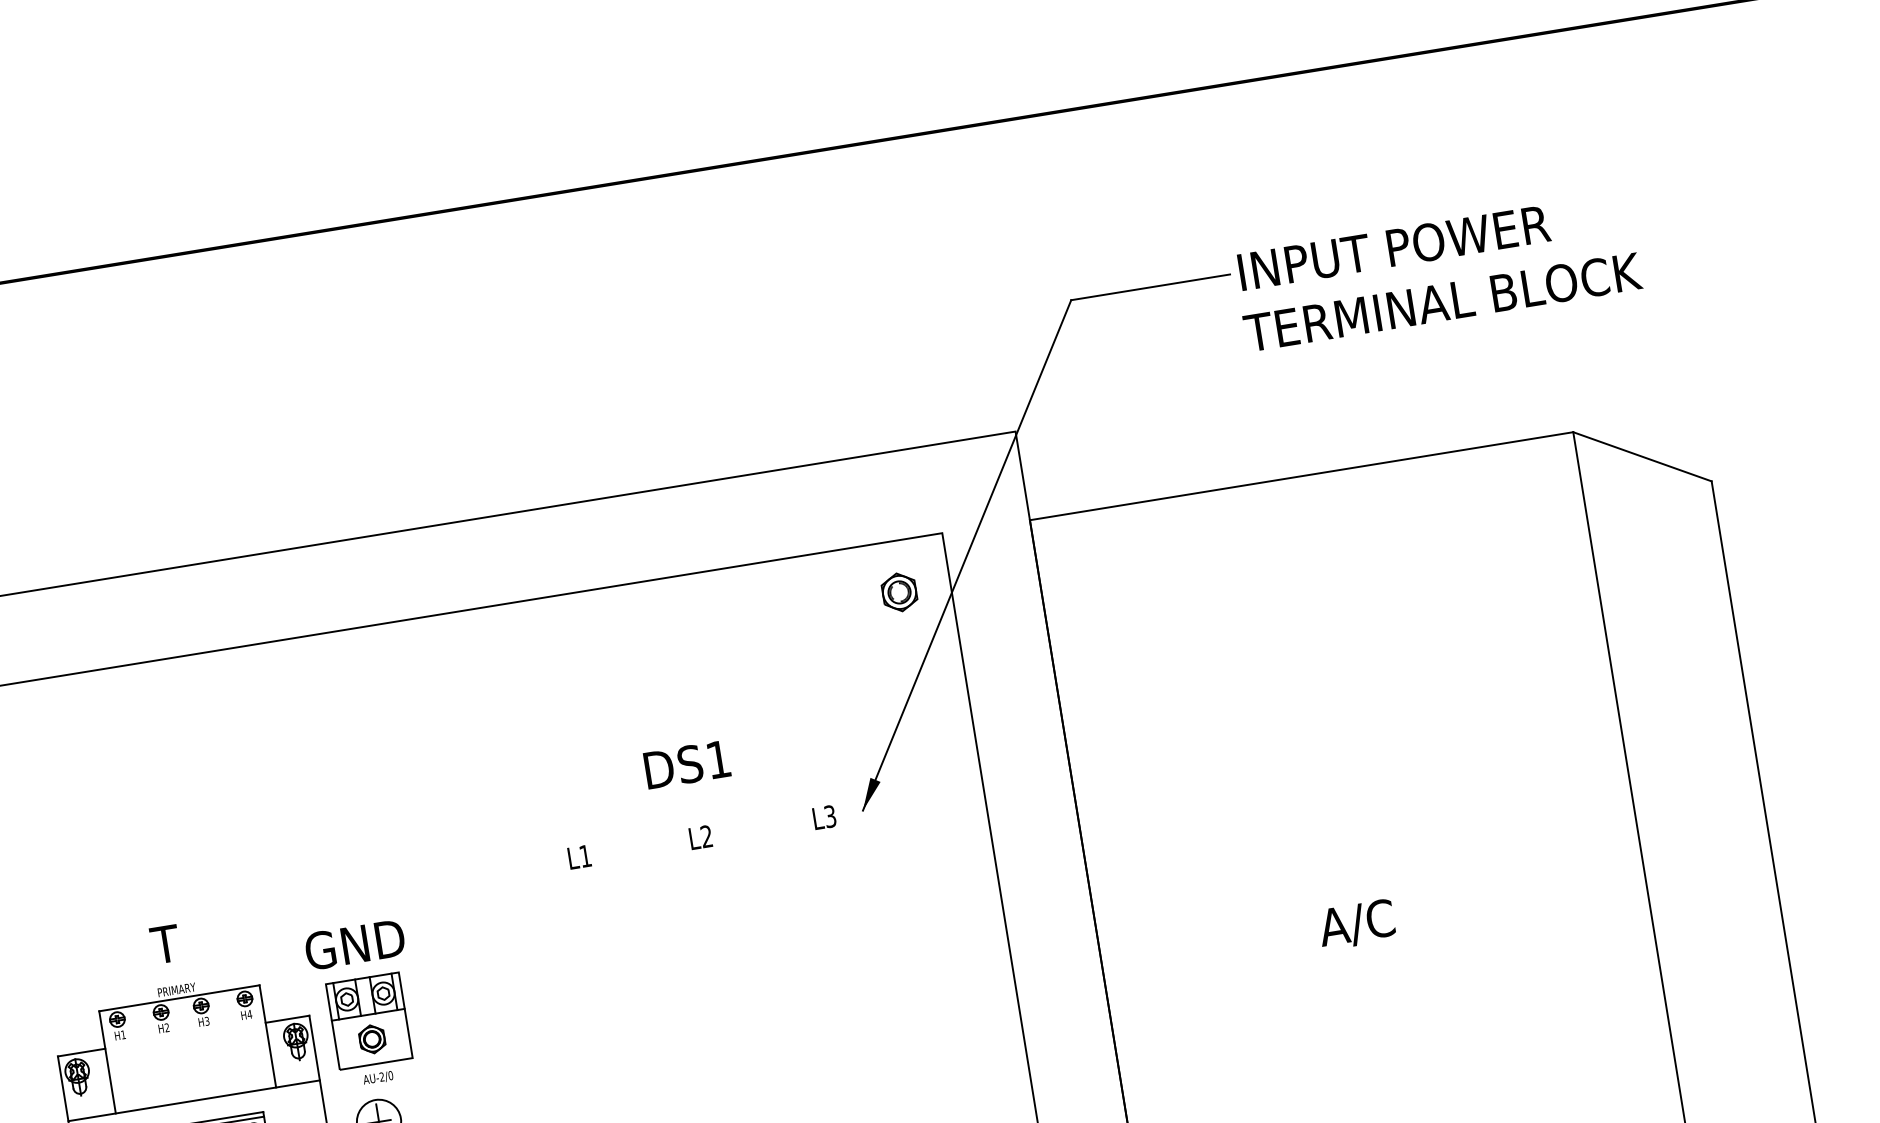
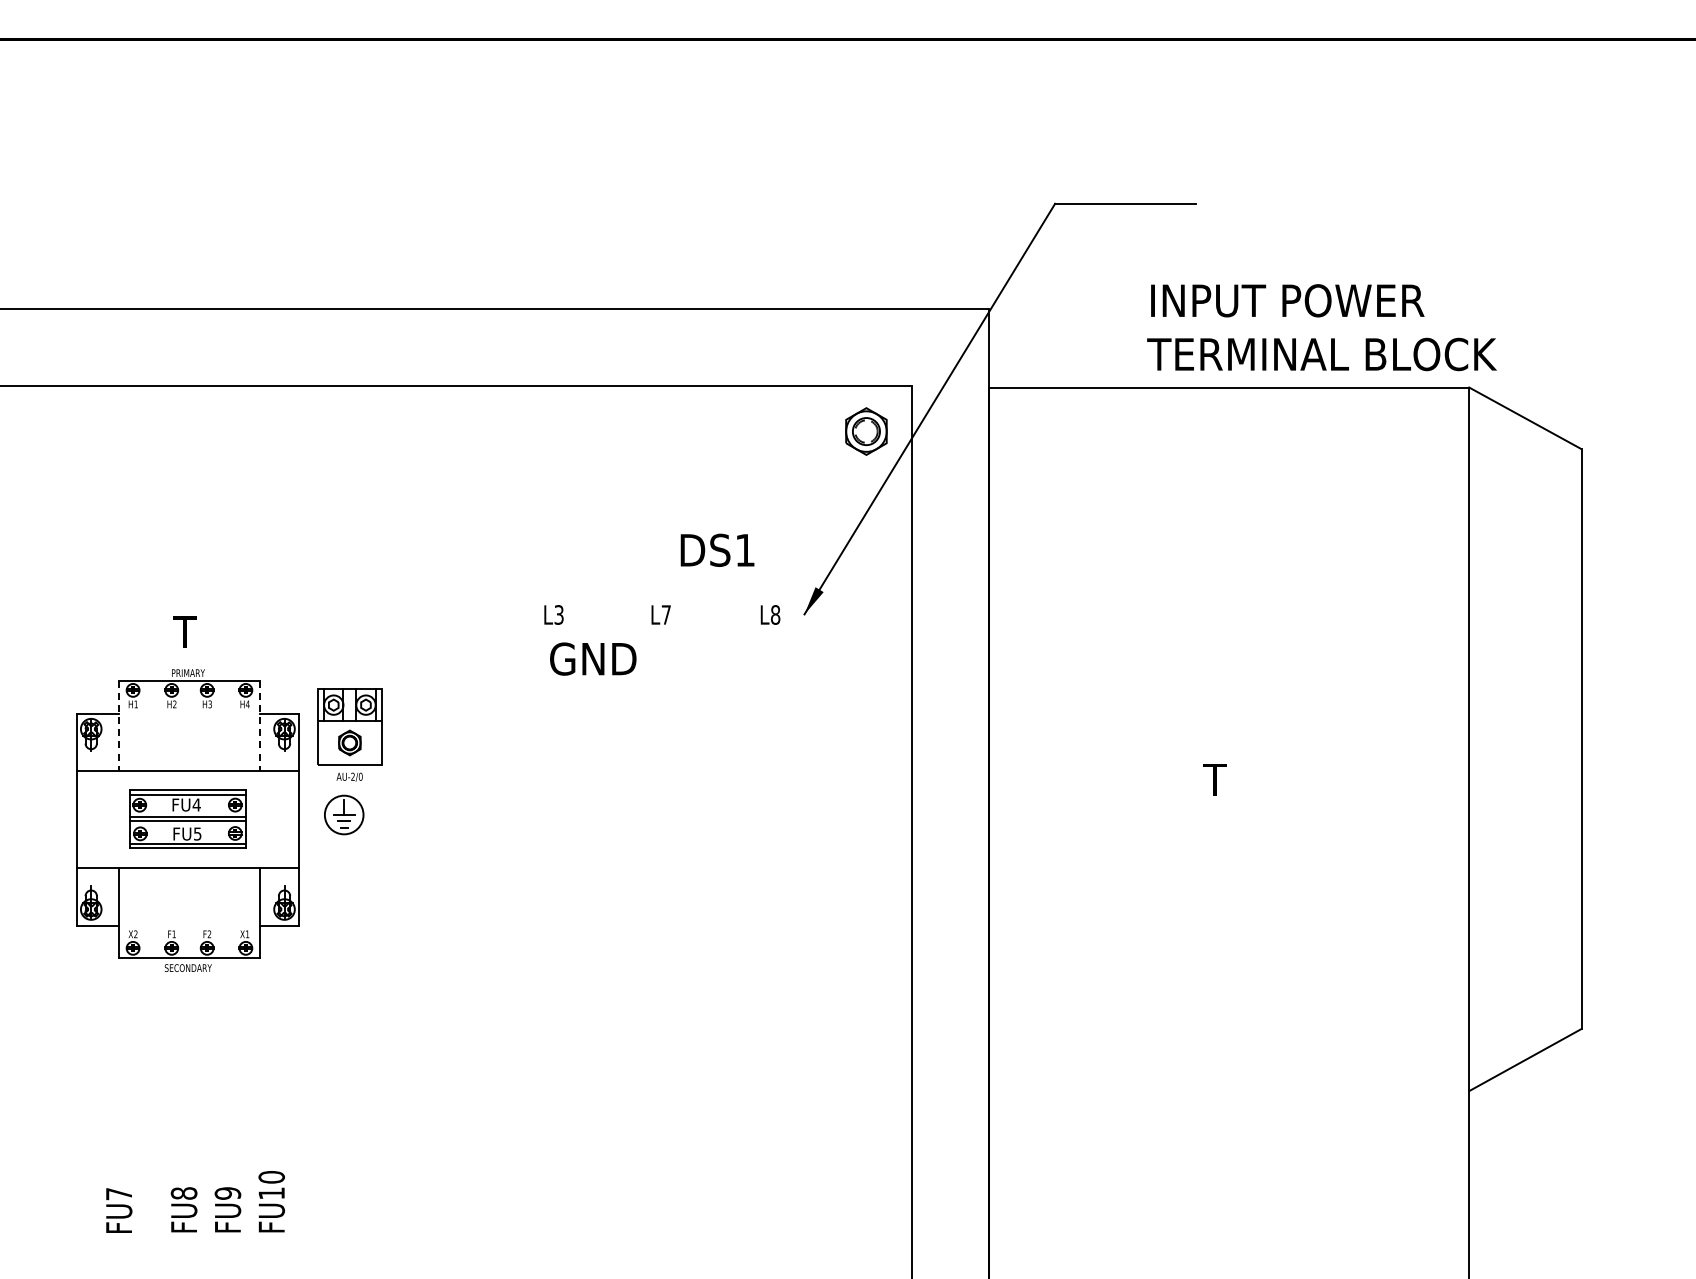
text: (1437, 271) -> (1321, 327), moved
part: (899, 592) -> (866, 431), size x1.4
text: (687, 763) -> (717, 549), moved
text: (830, 816) -> (775, 614), L3 -> L8
text: (705, 836) -> (665, 614), L2 -> L7
text: (584, 855) -> (558, 614), L1 -> L3
text: (1356, 924) -> (1213, 781), A/C -> T
text: (355, 944) -> (593, 658), moved
line: (268, 1037) -> (260, 726), solid -> dashed
line: (107, 1063) -> (118, 726), solid -> dashed

